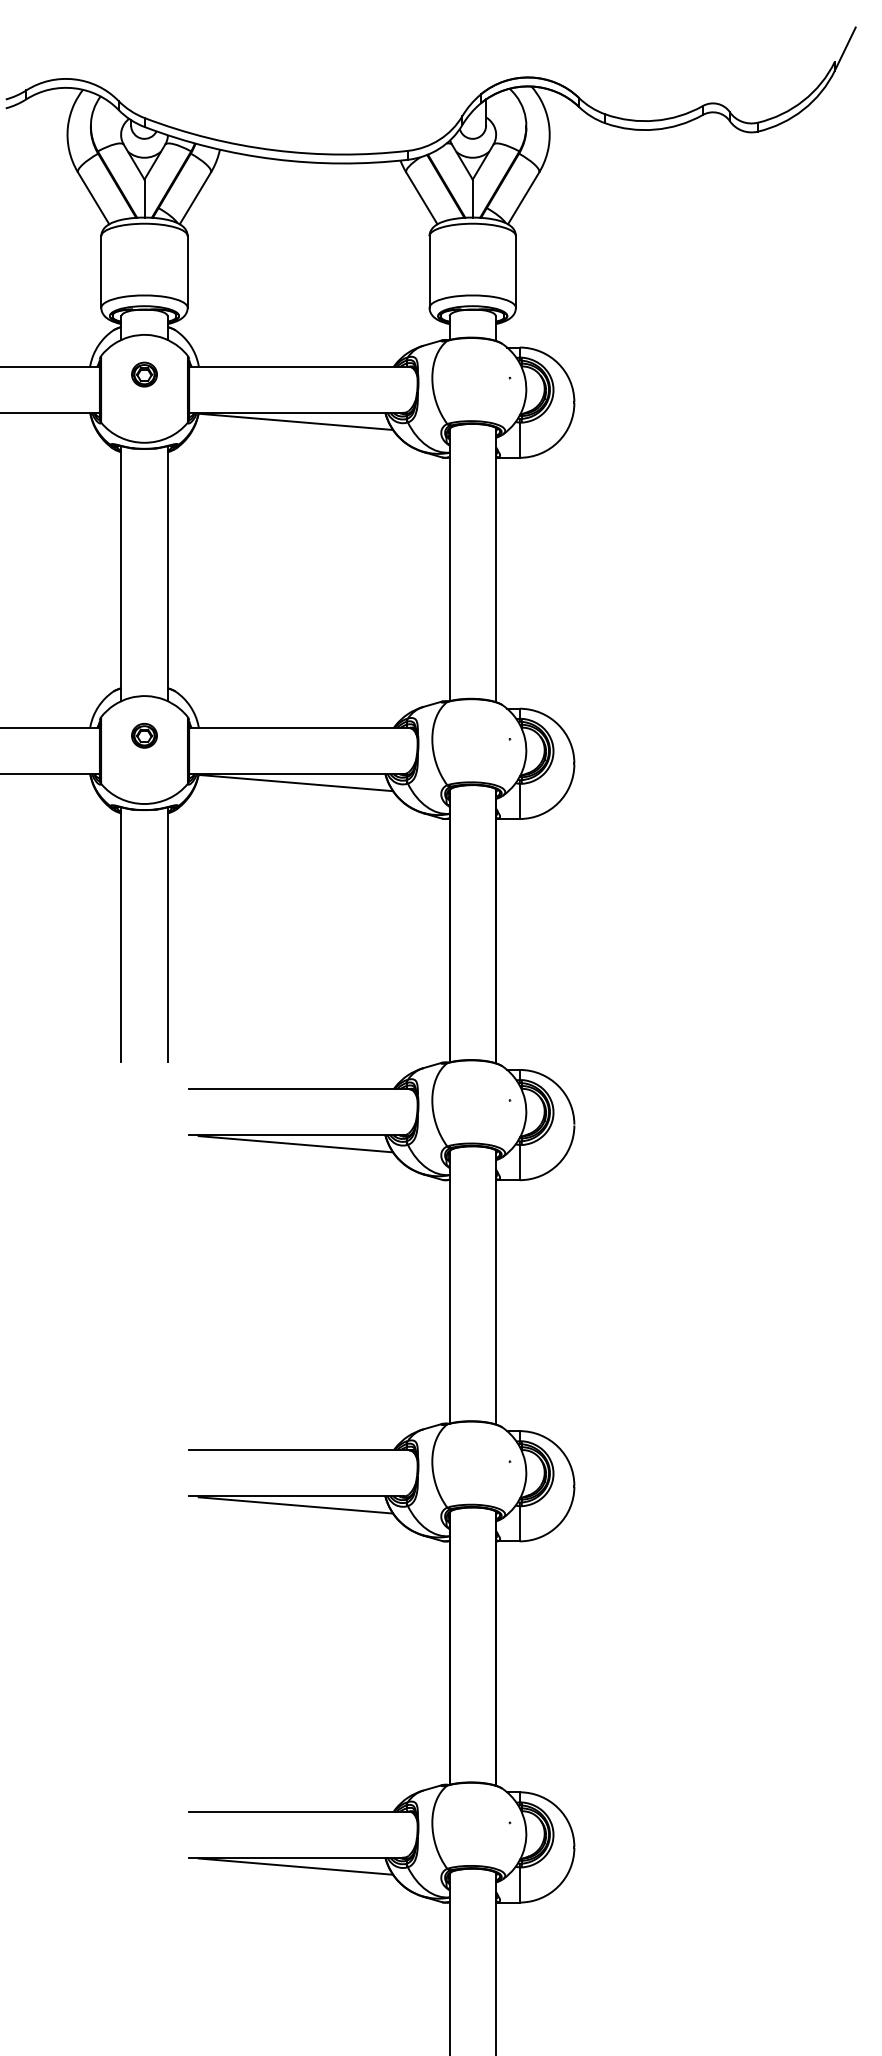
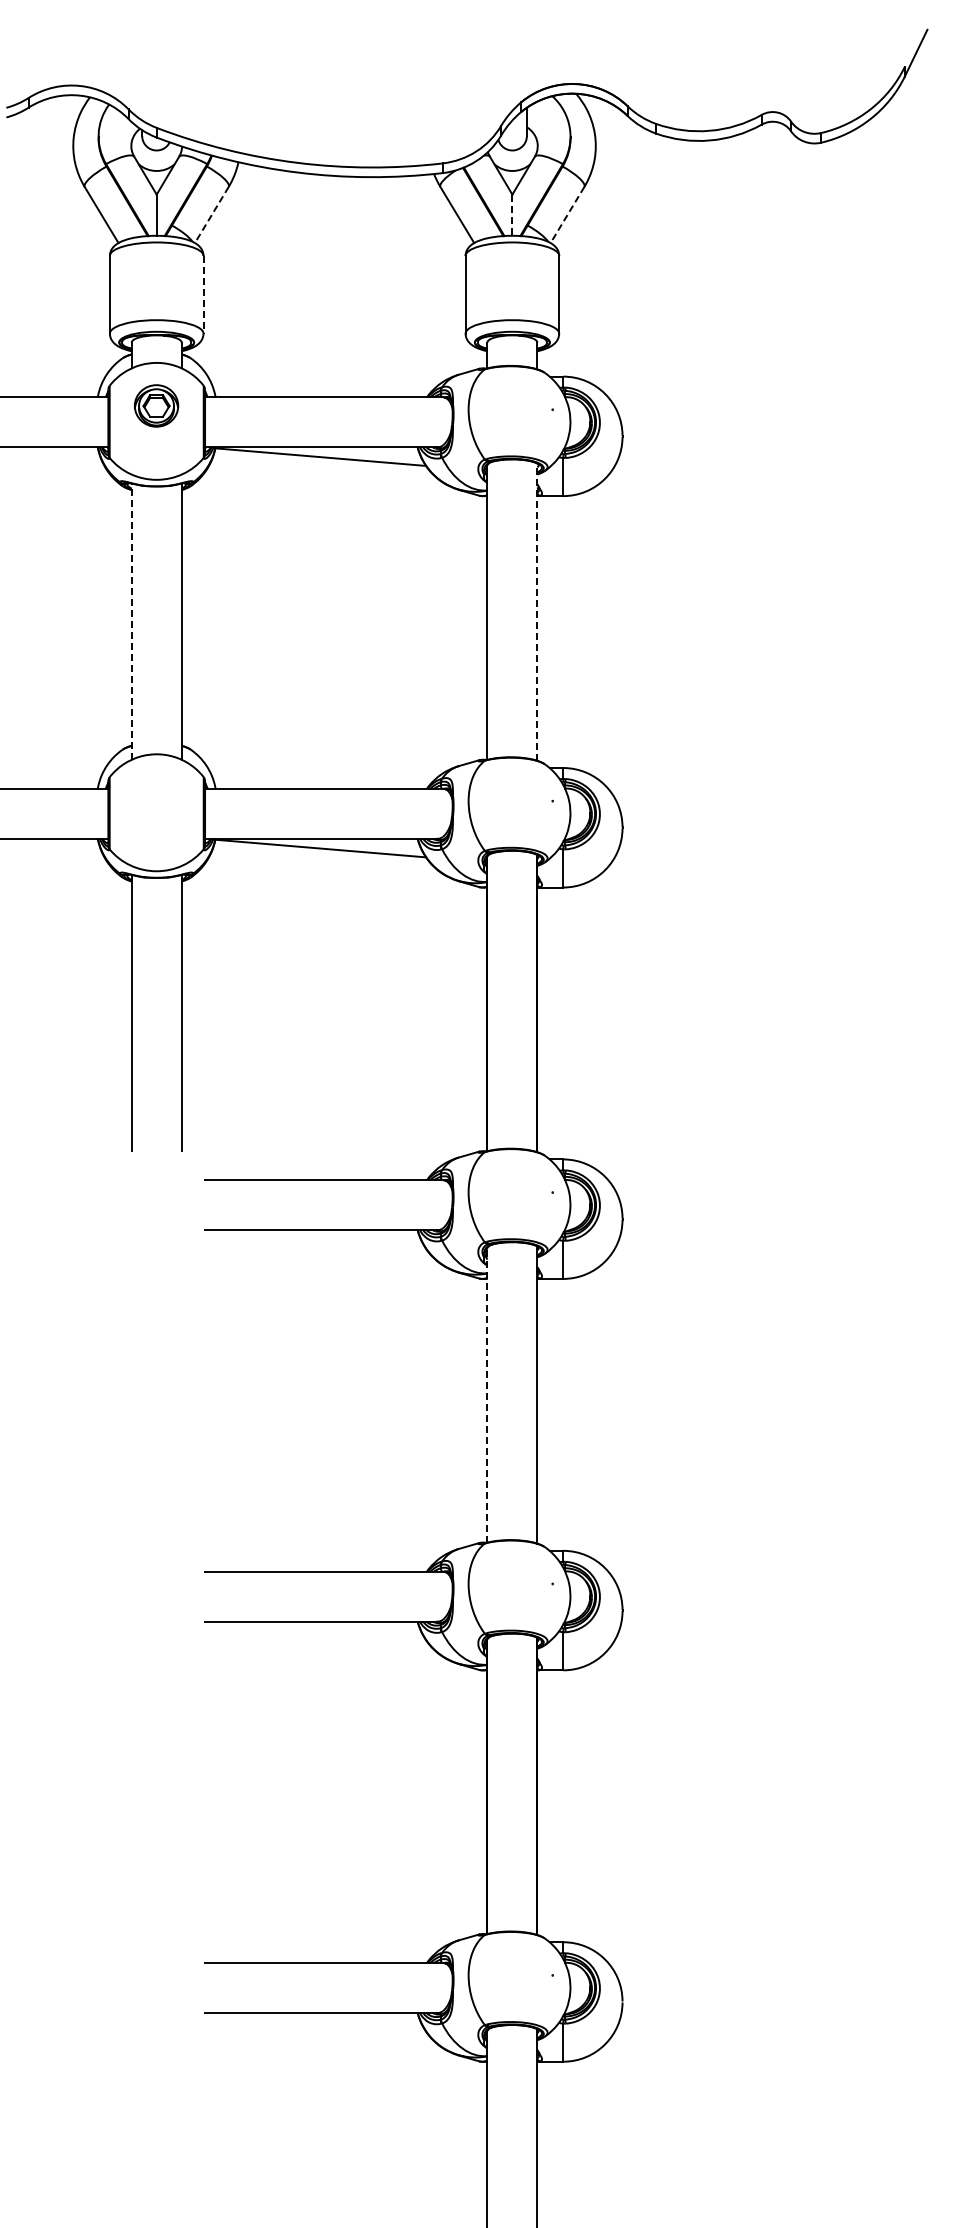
line: (195, 197) -> (211, 214), solid -> dashed
line: (523, 197) -> (567, 214), solid -> dashed
line: (472, 198) -> (512, 215), solid -> dashed
line: (187, 271) -> (203, 294), solid -> dashed
part: (144, 374) -> (156, 405), size x1.6
line: (495, 565) -> (537, 612), solid -> dashed
line: (121, 573) -> (131, 621), solid -> dashed
part: (144, 735) -> (156, 797), removed
line: (295, 1143) -> (320, 1239), removed
line: (449, 1286) -> (487, 1394), solid -> dashed
line: (295, 1505) -> (320, 1631), removed
line: (295, 1866) -> (320, 2022), removed

